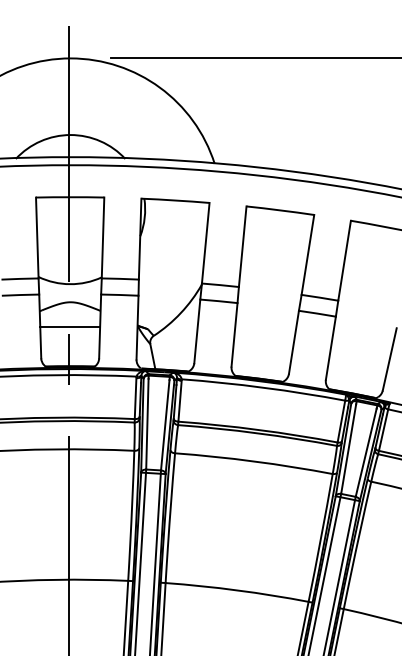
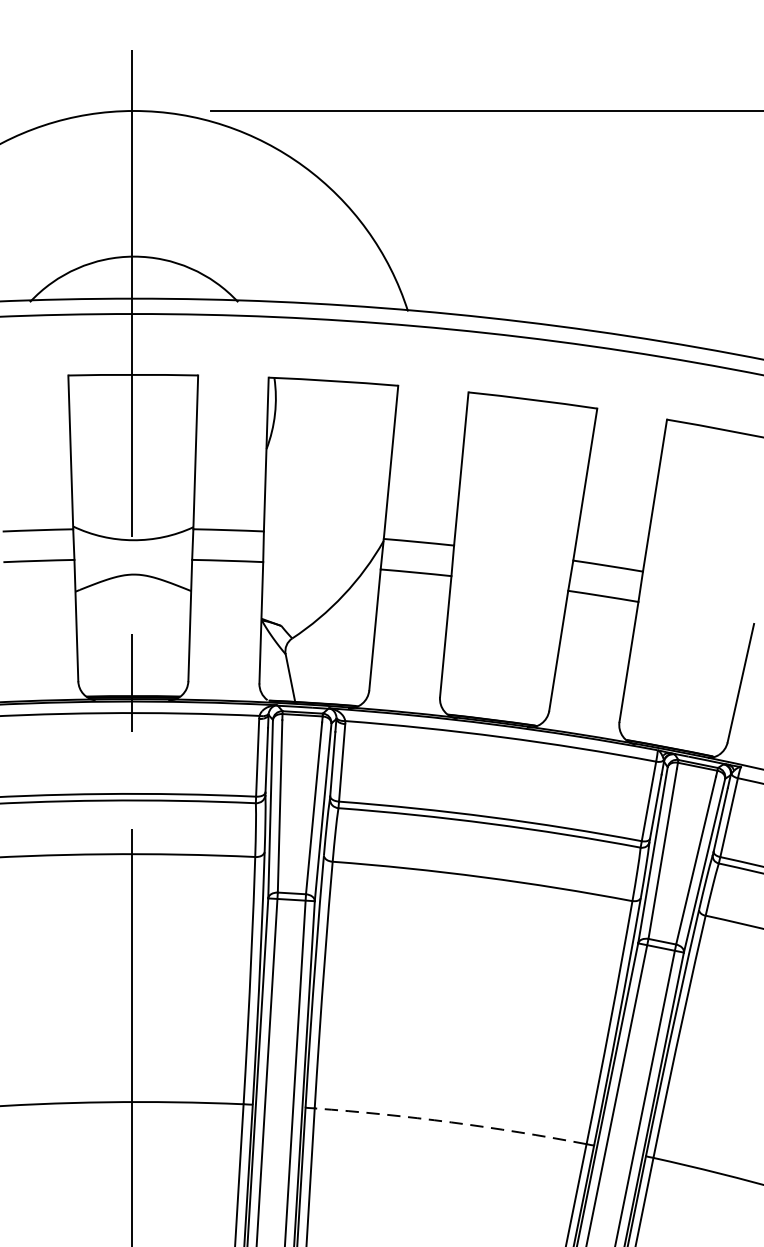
line: (70, 326) -> (133, 620), removed
arc: (237, 590) -> (451, 1122), solid -> dashed

